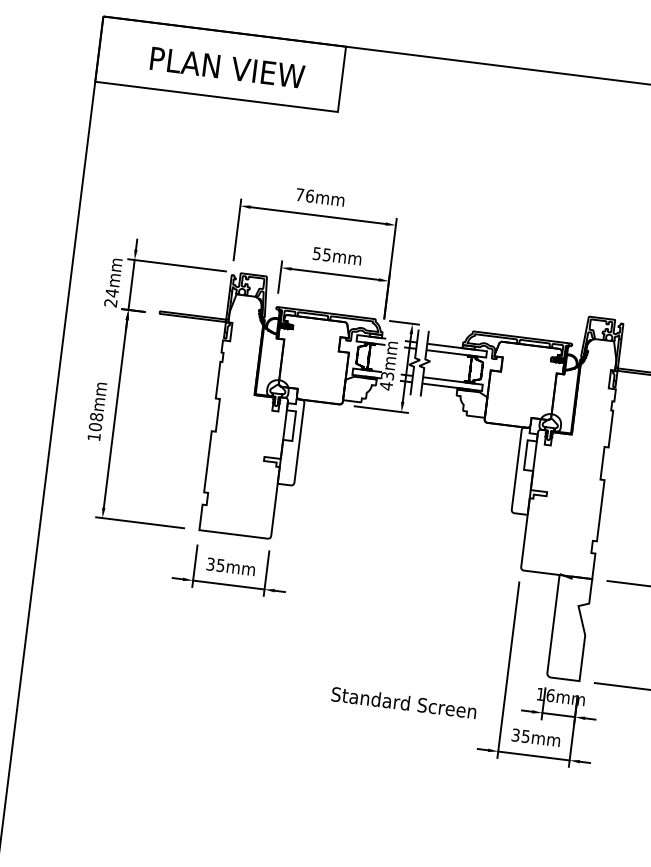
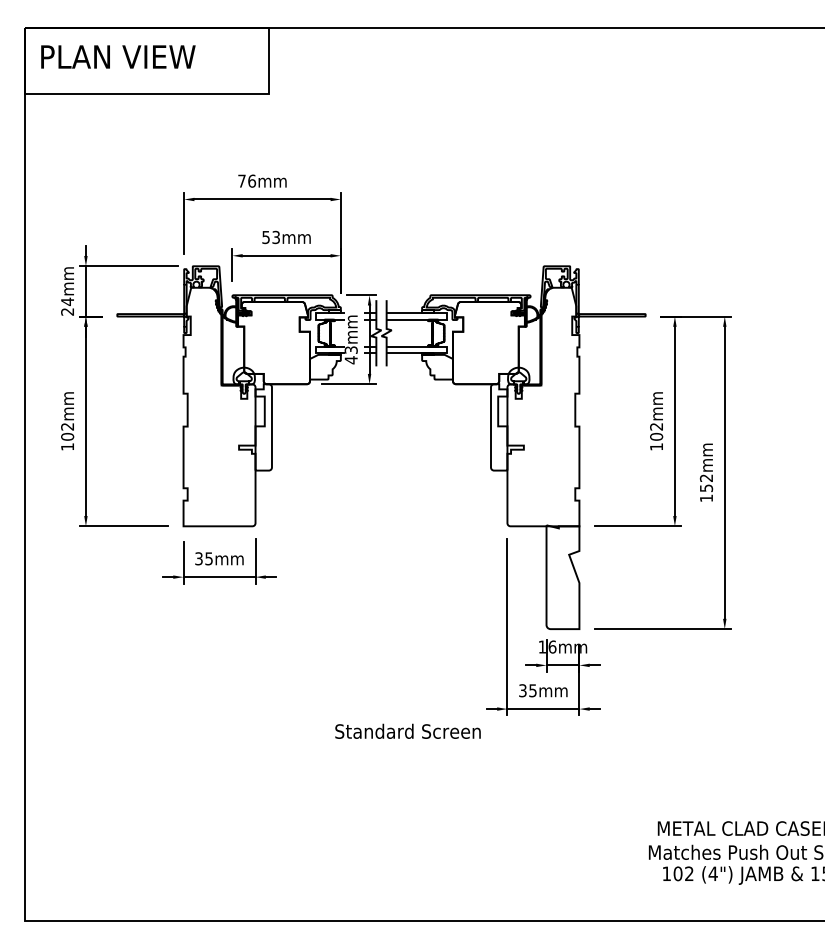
text: (227, 67) -> (118, 56), moved
text: (326, 253) -> (275, 236), 55mm -> 53mm
text: (96, 416) -> (67, 426), 108mm -> 102mm
text: (403, 701) -> (407, 730), moved

